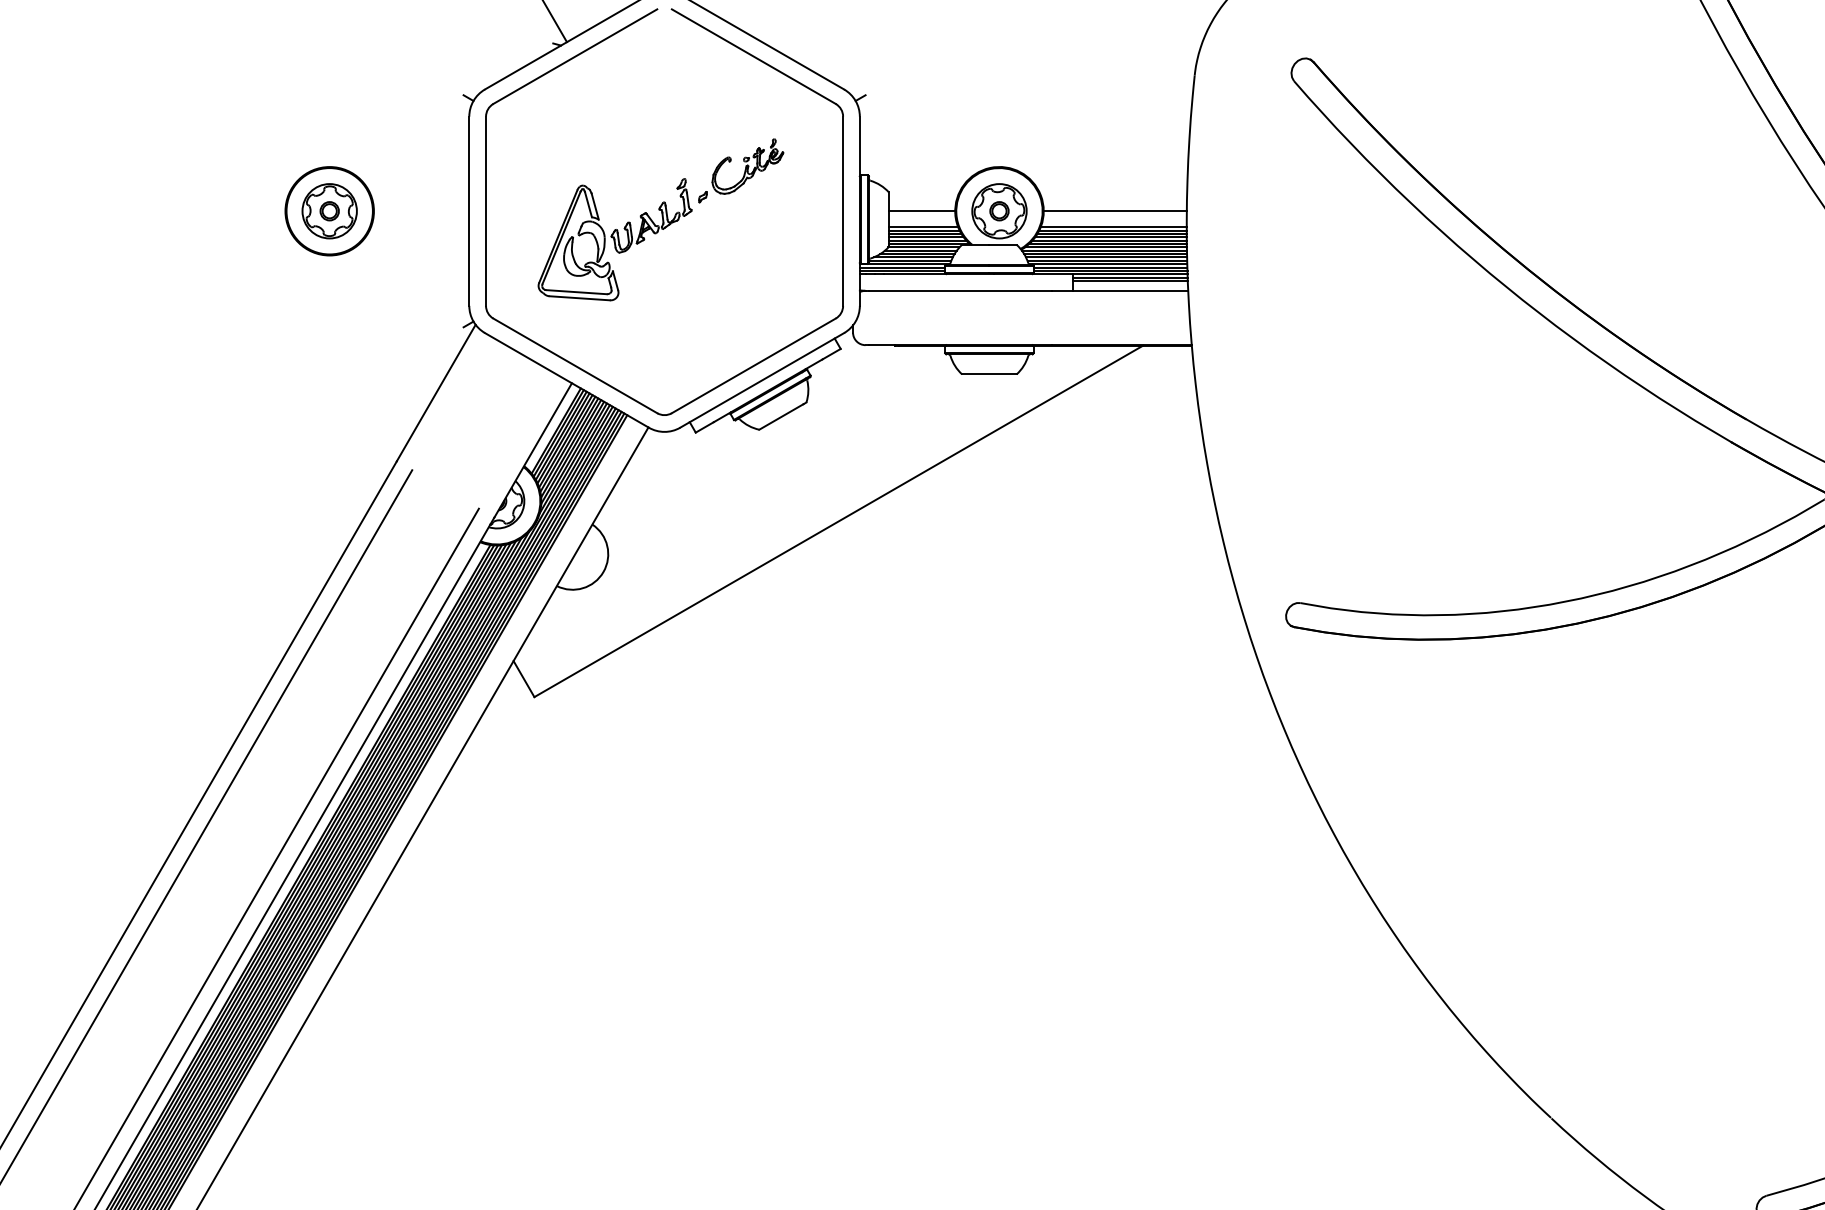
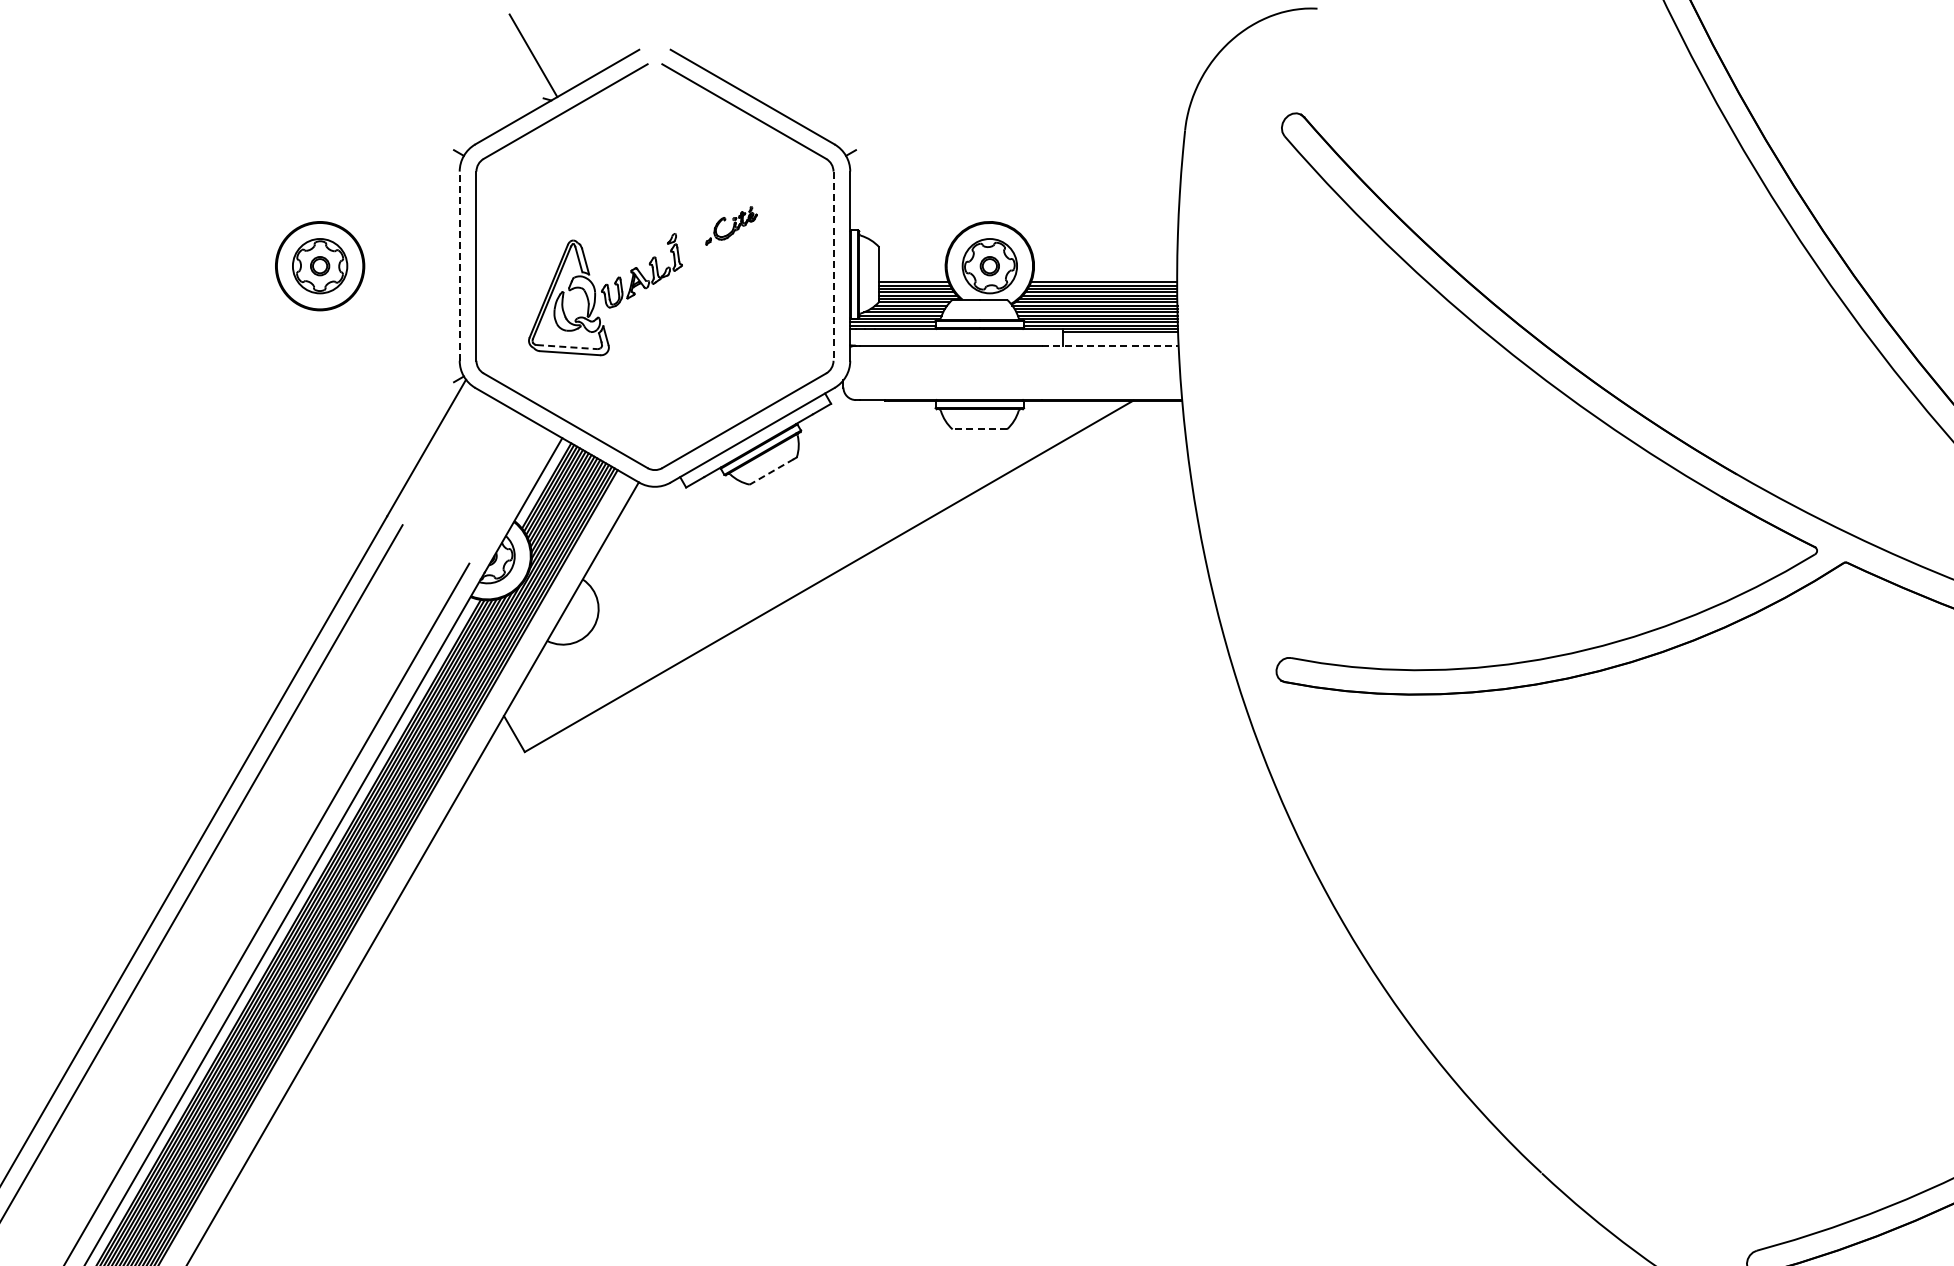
part: (741, 170) -> (731, 225), size x0.6
line: (469, 211) -> (459, 266), solid -> dashed
line: (843, 211) -> (833, 266), solid -> dashed
line: (922, 211) -> (912, 266), removed
line: (1115, 211) -> (1105, 266), removed
line: (1130, 280) -> (1120, 335), removed
line: (1120, 290) -> (1110, 345), solid -> dashed
line: (577, 292) -> (567, 347), solid -> dashed
line: (989, 374) -> (979, 429), solid -> dashed
line: (781, 416) -> (771, 471), solid -> dashed

